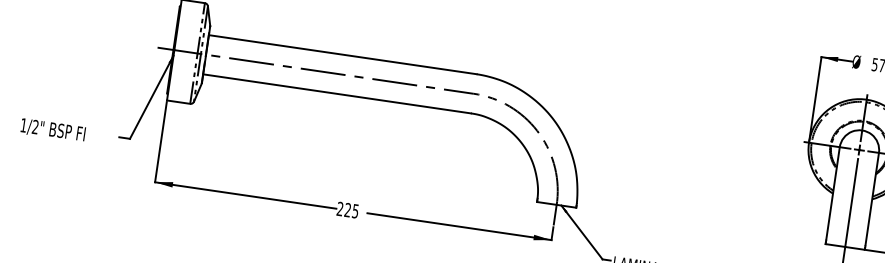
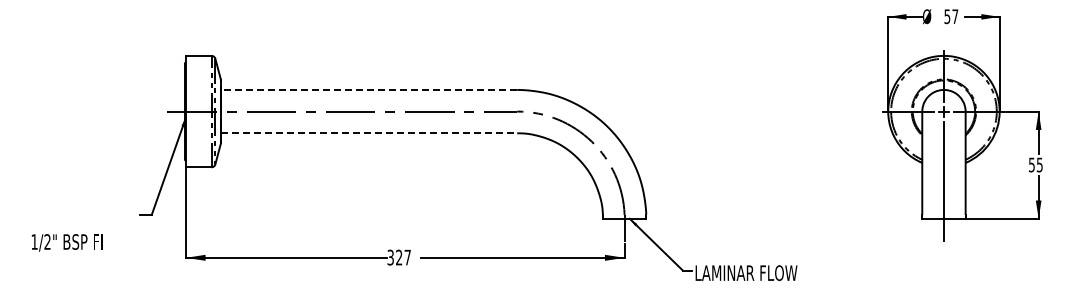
line: (342, 54) -> (368, 89), solid -> dashed
line: (337, 94) -> (369, 133), solid -> dashed
text: (52, 130) -> (66, 242), moved
text: (347, 209) -> (398, 257), 225 -> 327

